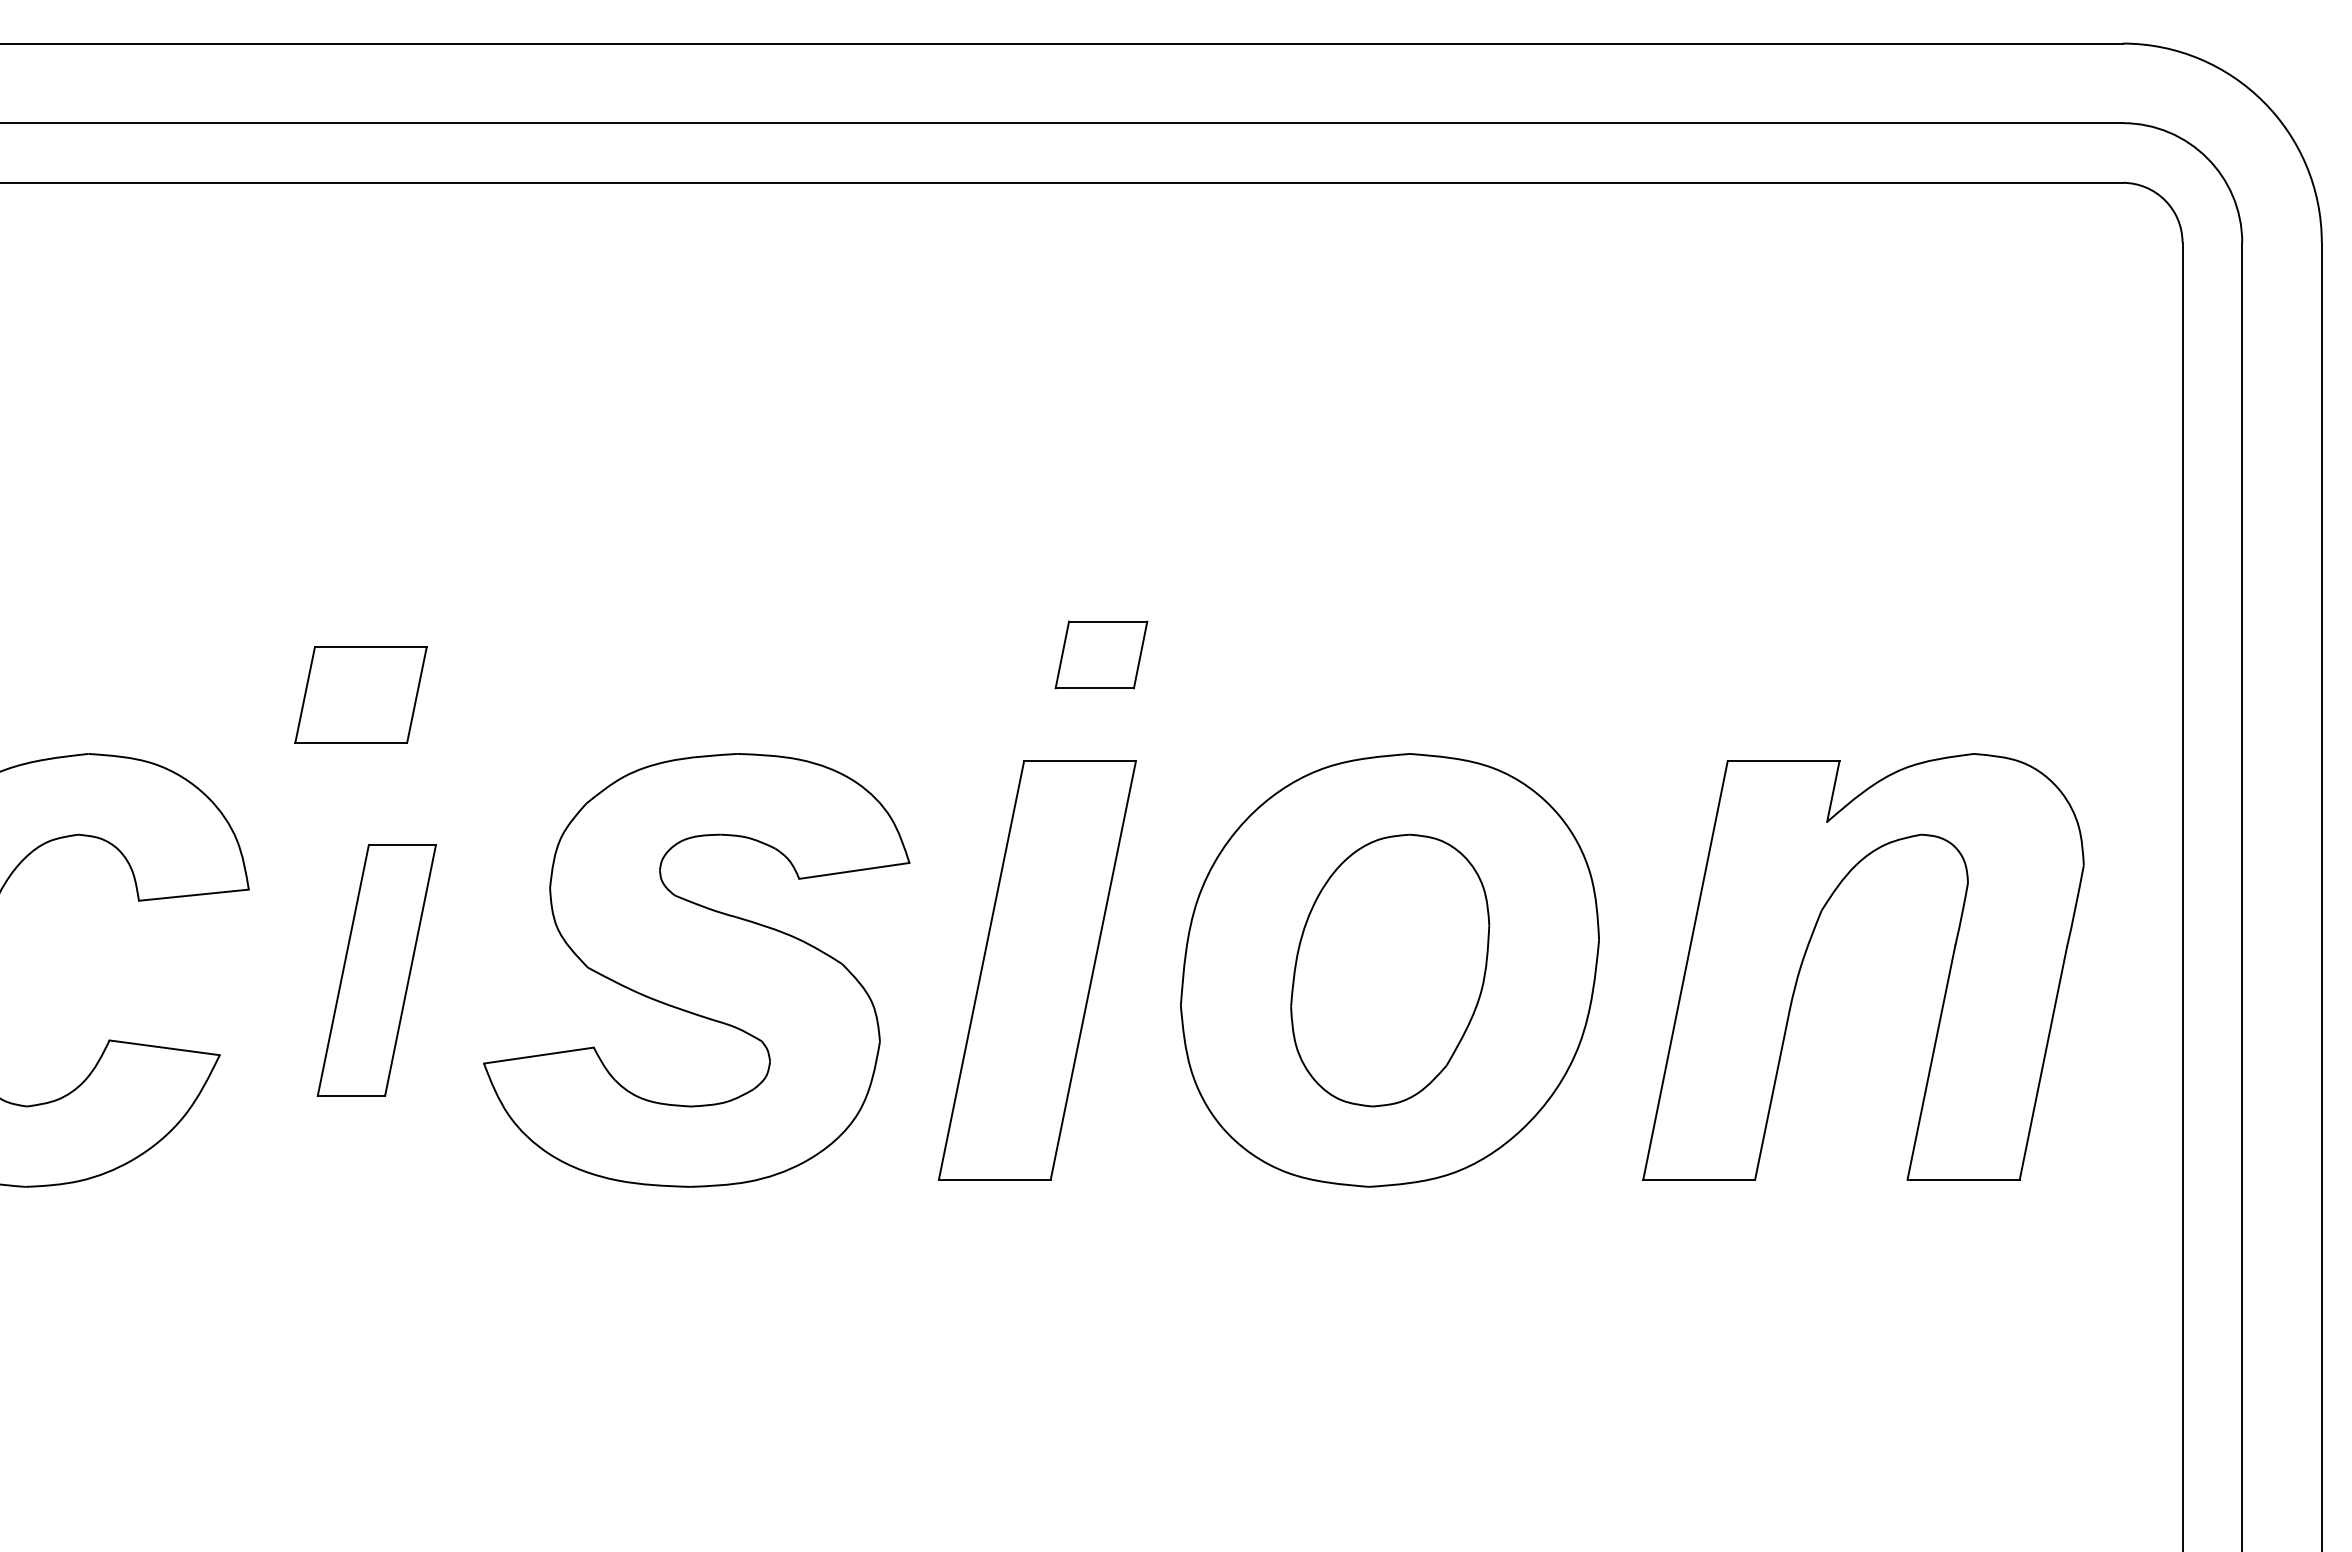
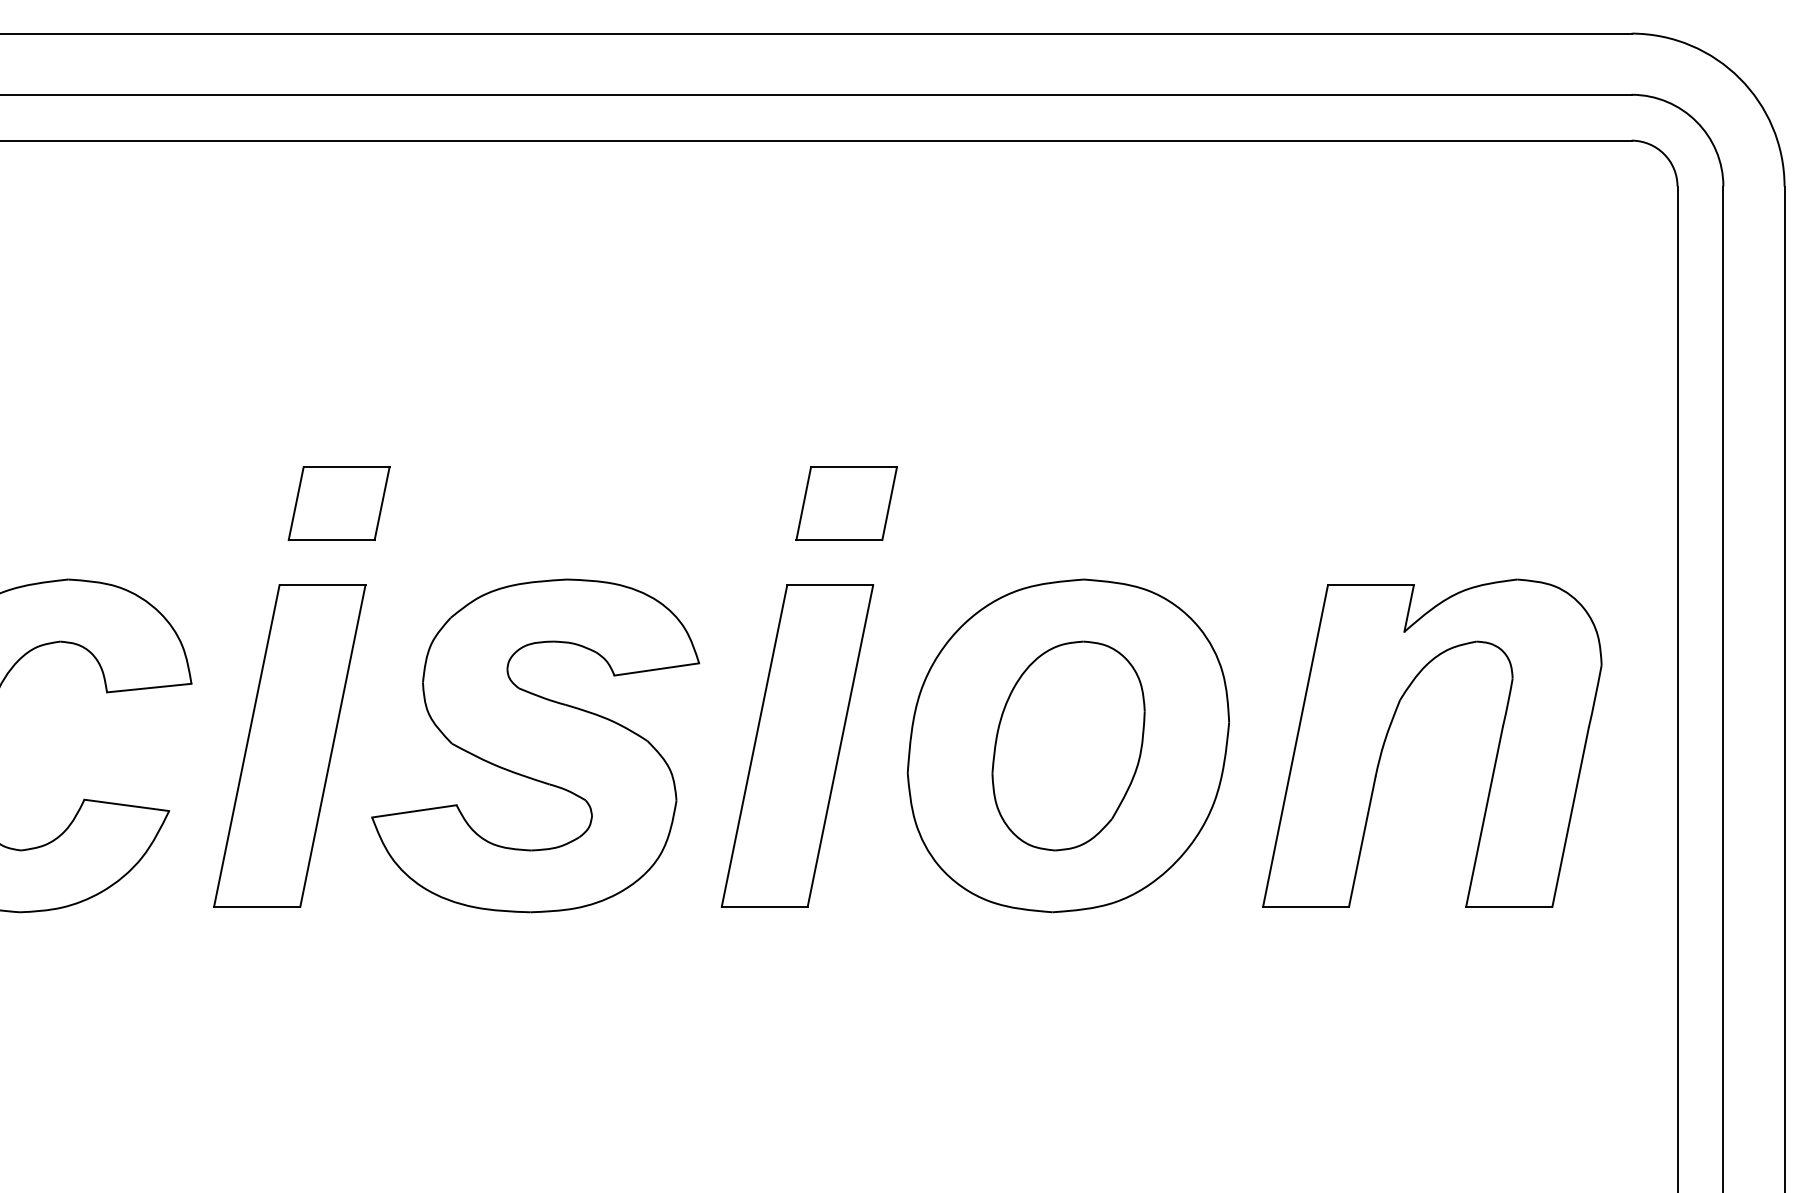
part: (1101, 654) -> (846, 503), size x1.43
part: (360, 694) -> (338, 503), moved
part: (376, 970) -> (289, 745), size x1.67

